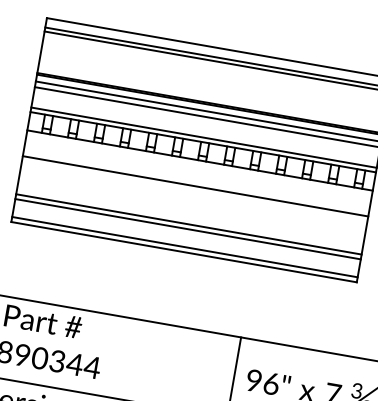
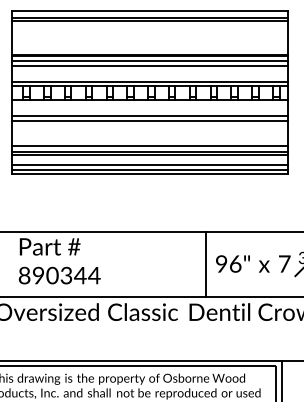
line: (196, 179) -> (149, 115), added
line: (189, 216) -> (149, 145), added
line: (185, 241) -> (149, 165), added

